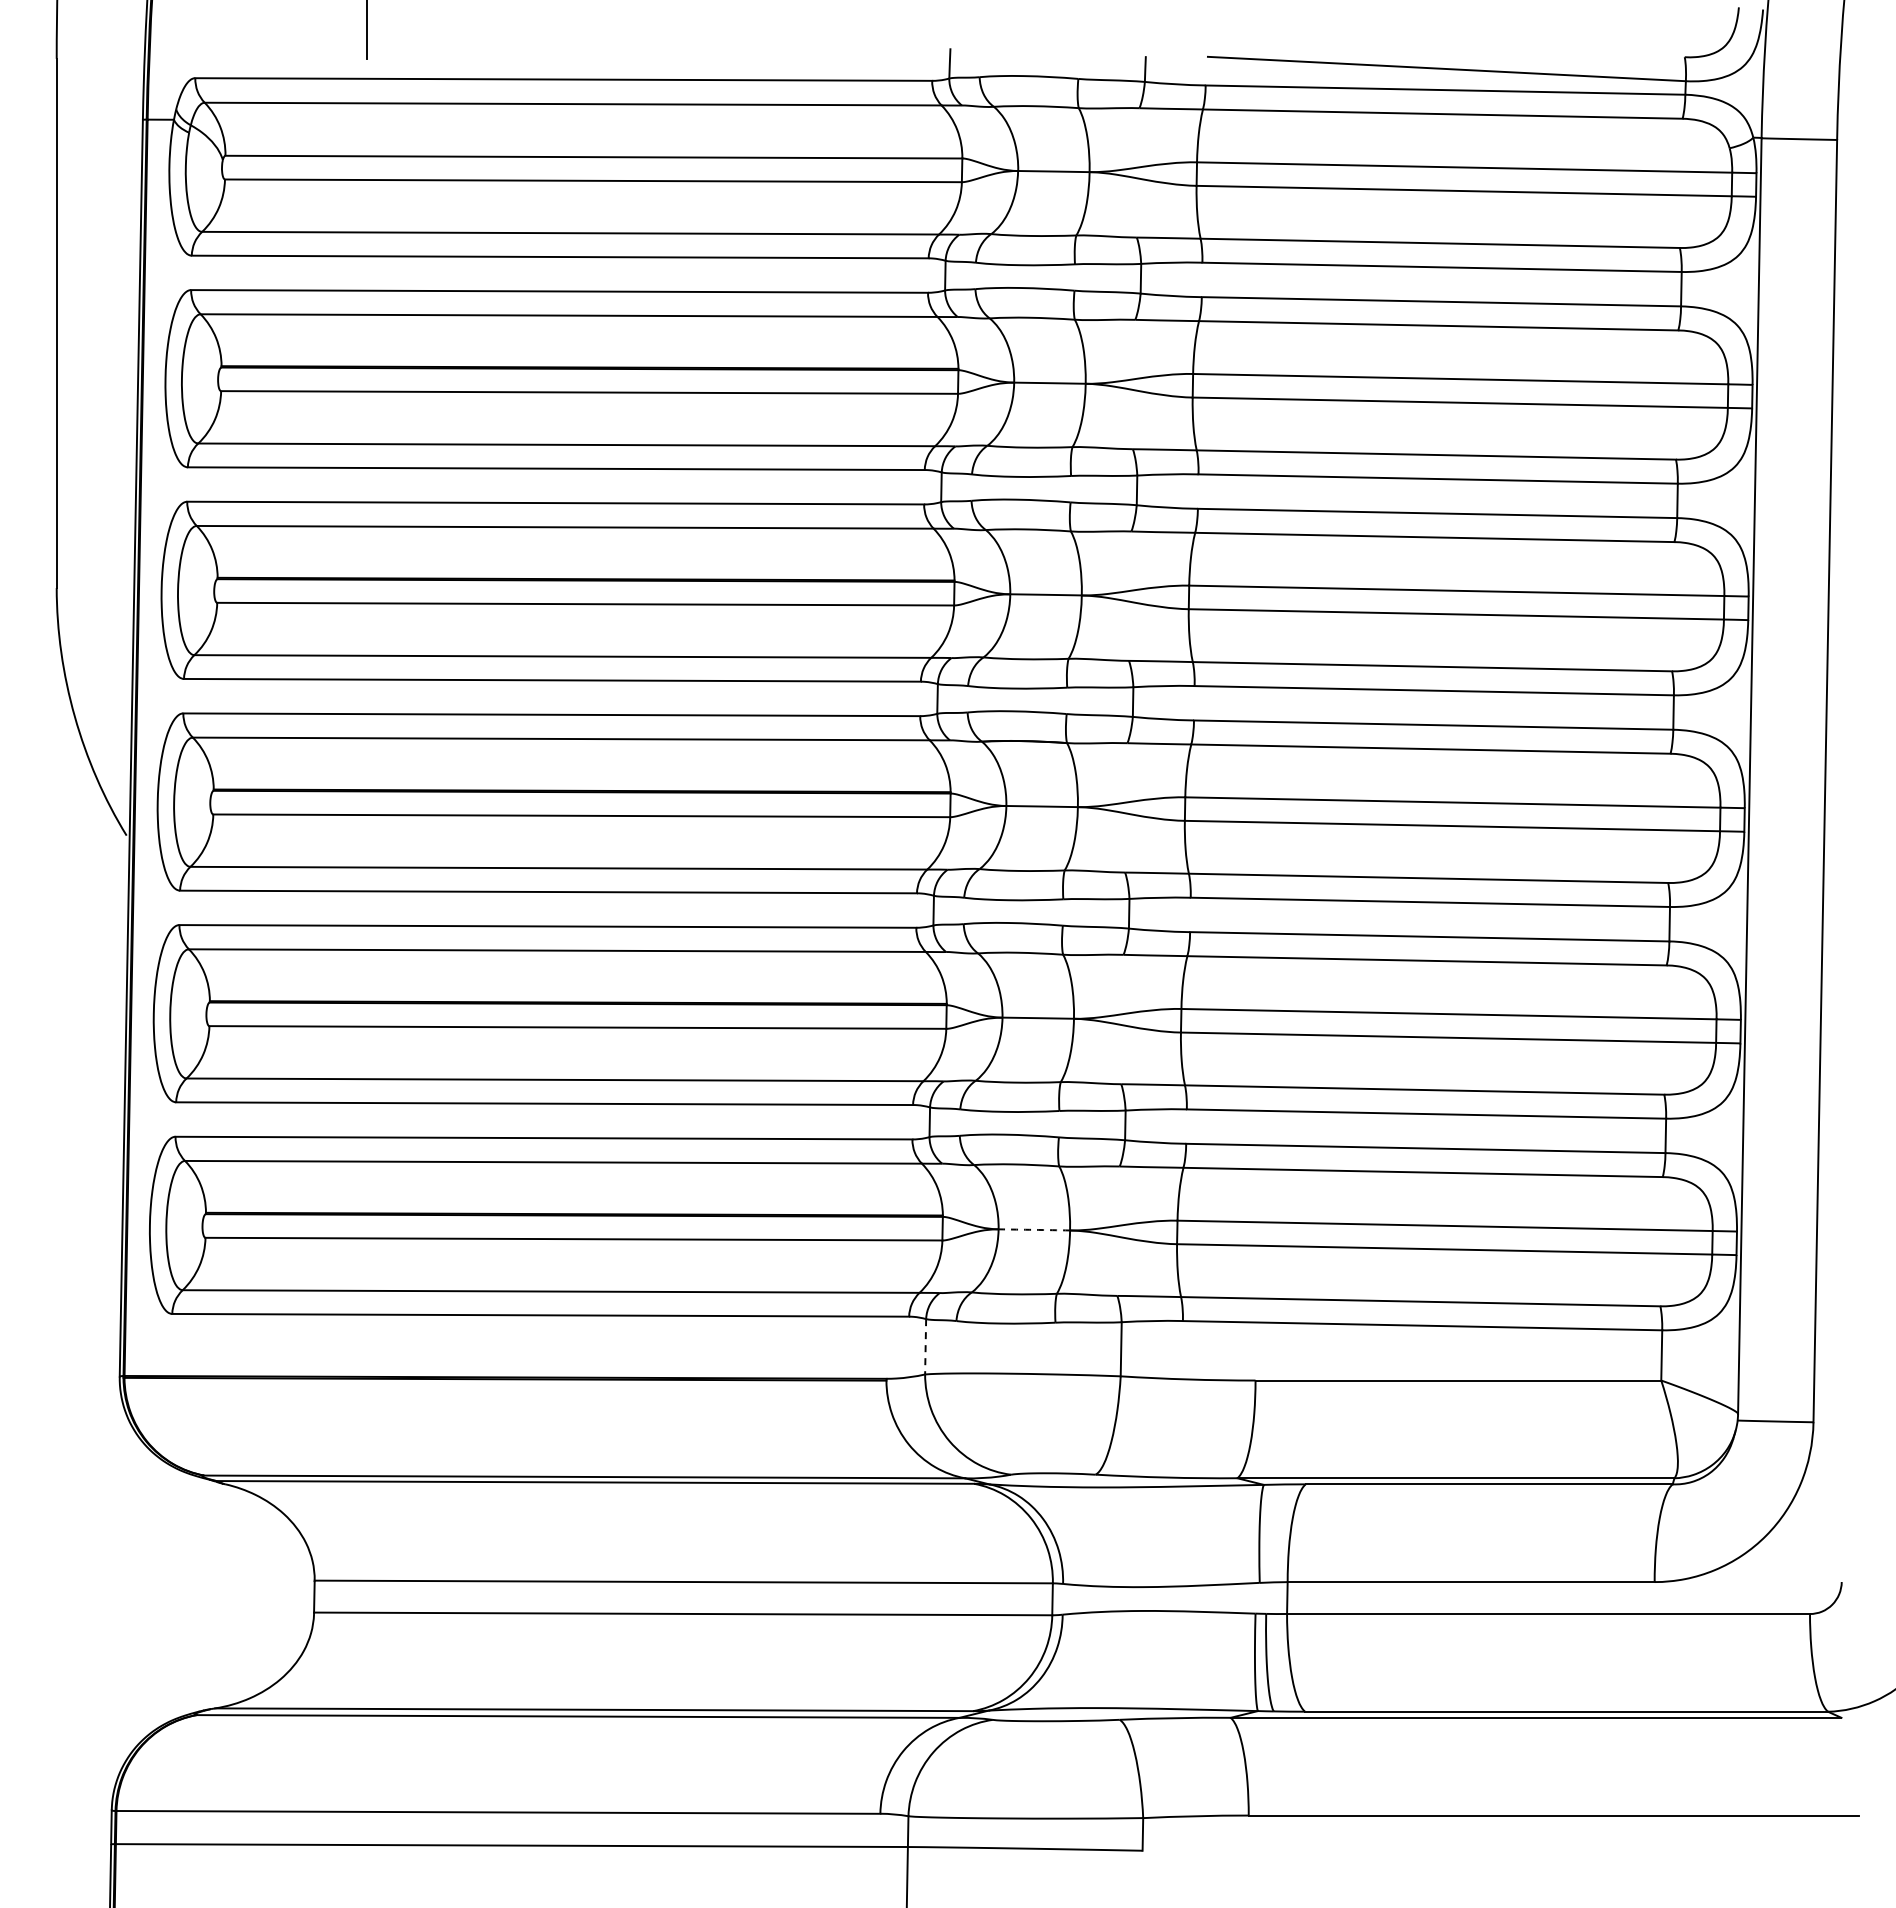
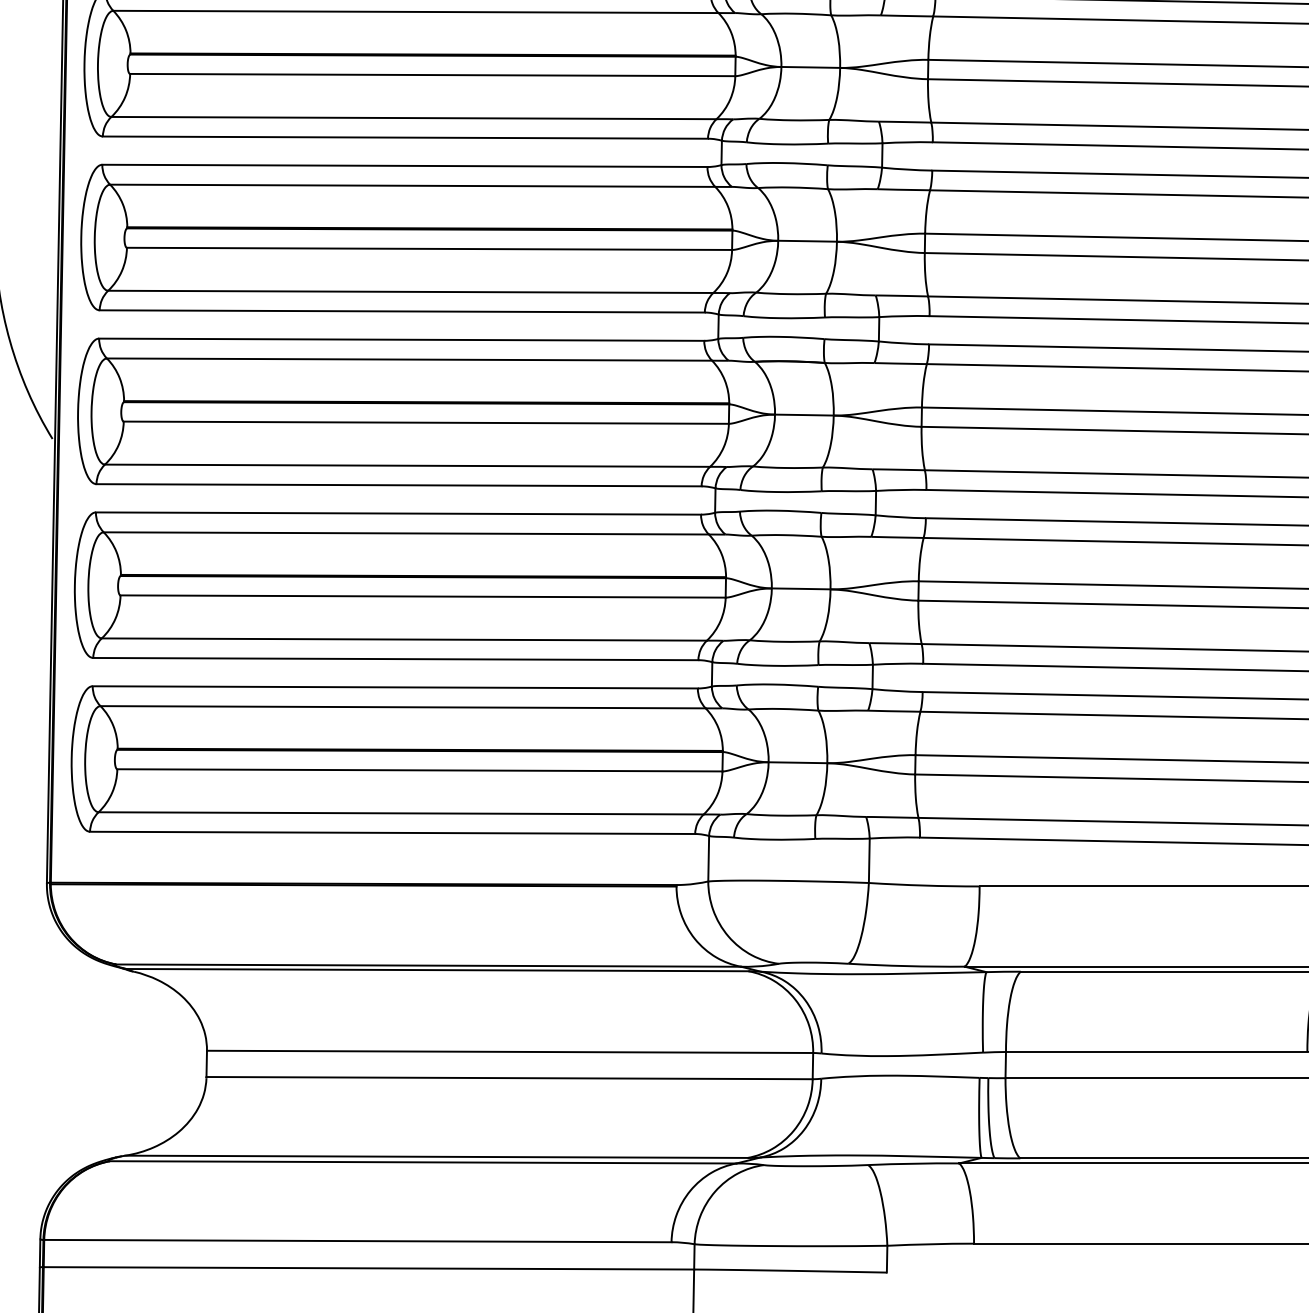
arc: (1034, 1229) -> (798, 762), dashed -> solid
line: (925, 1346) -> (708, 858), dashed -> solid

